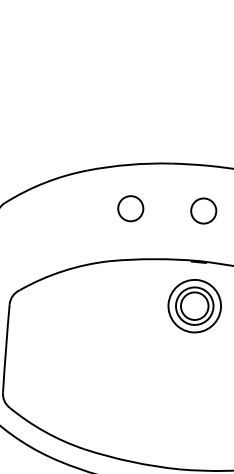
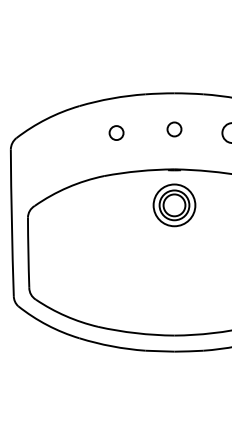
circle: (130, 207) -> (116, 132), size x0.7
circle: (203, 211) -> (174, 129), size x0.7

